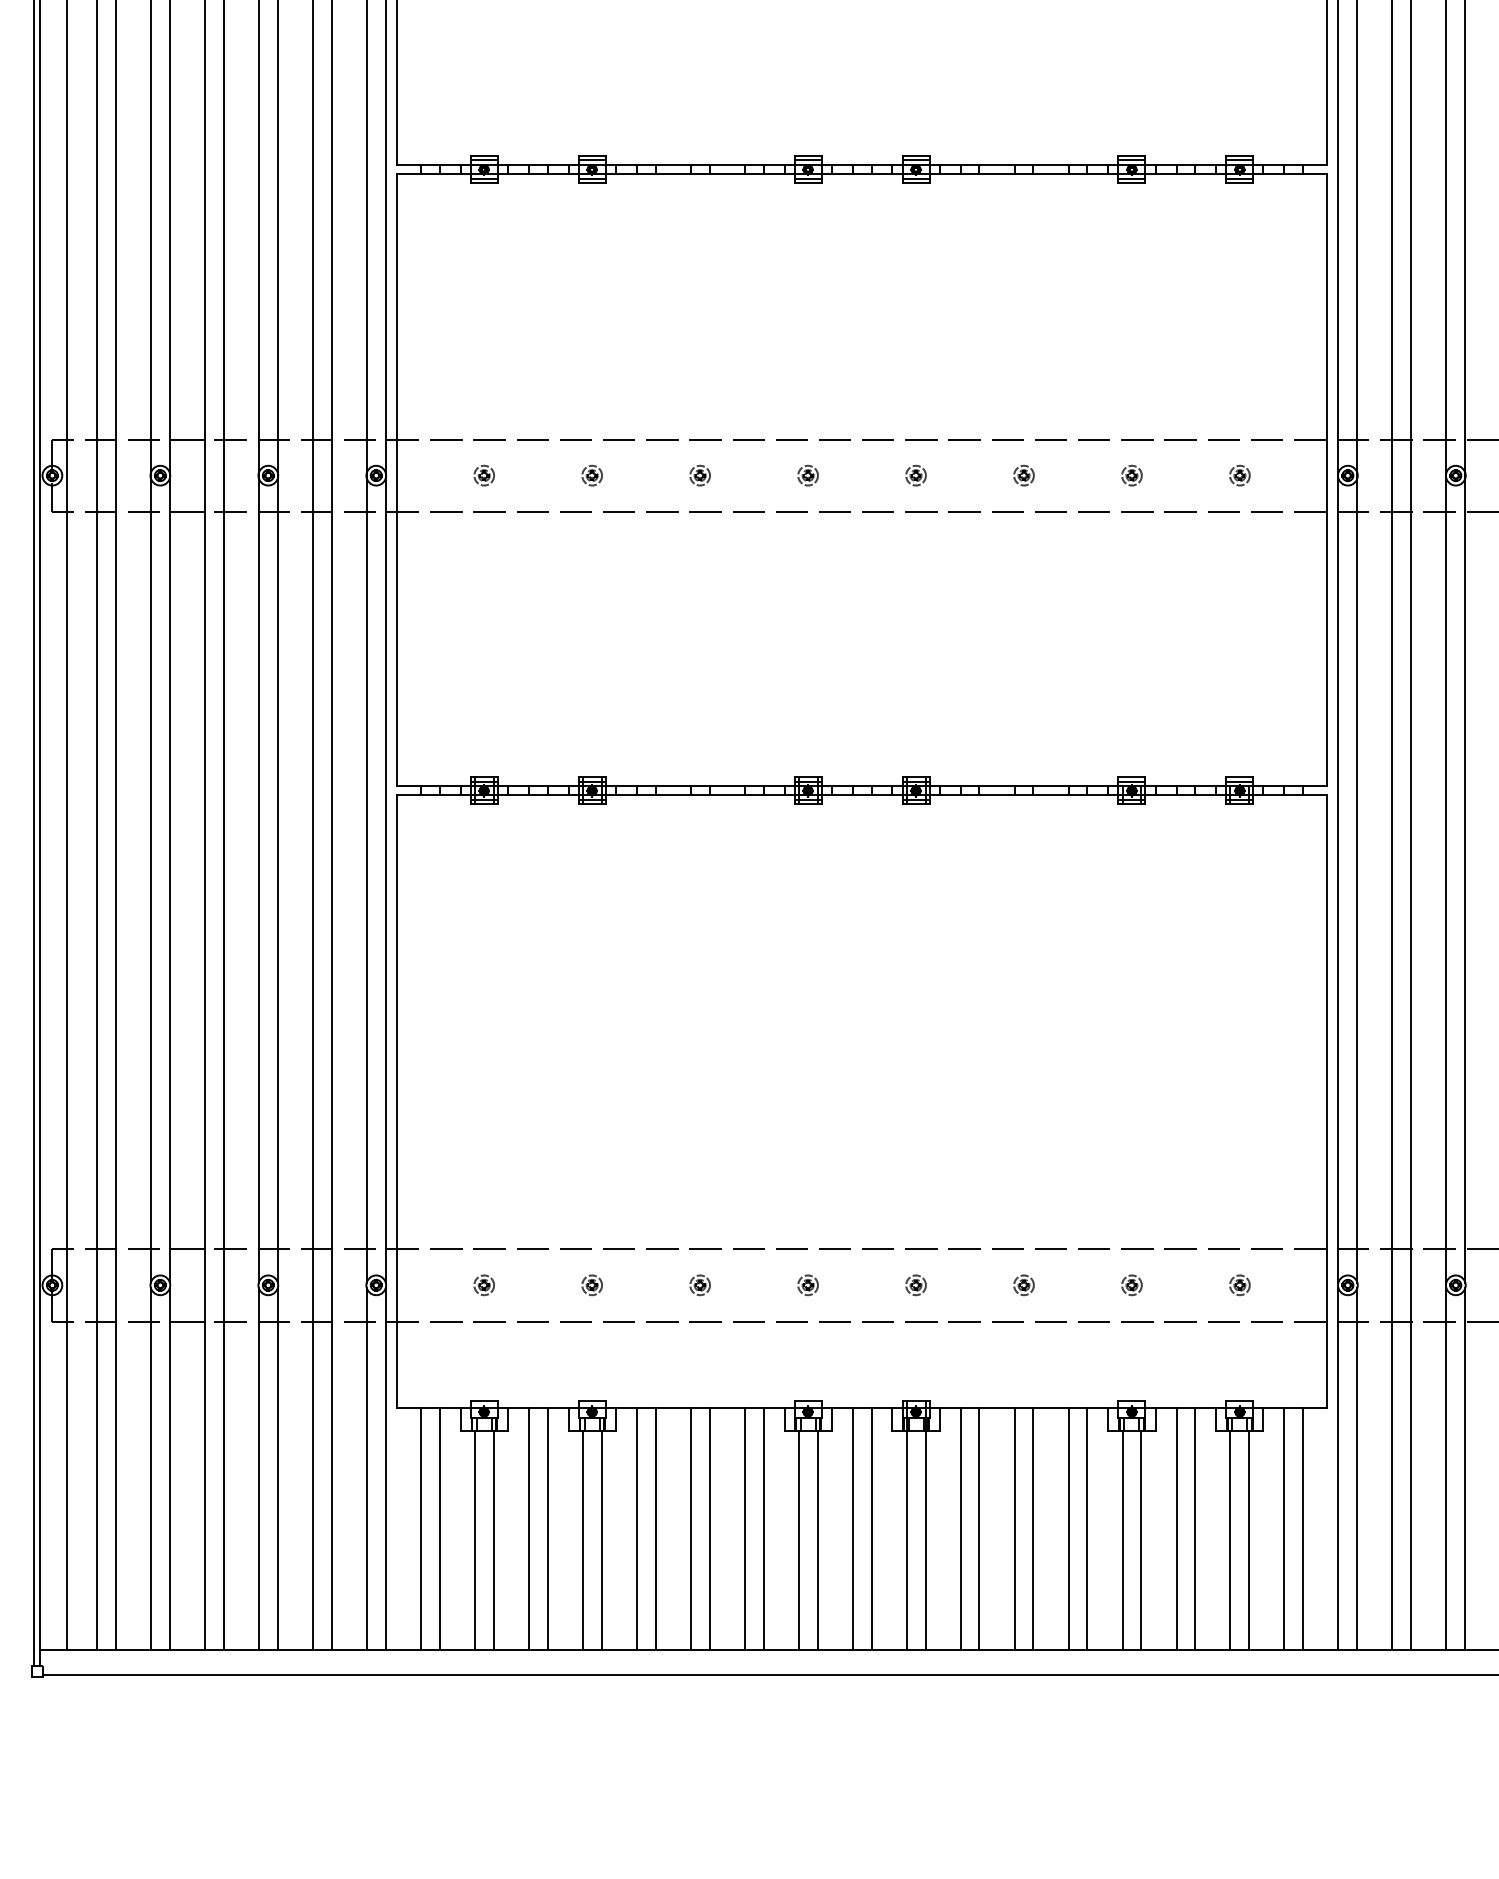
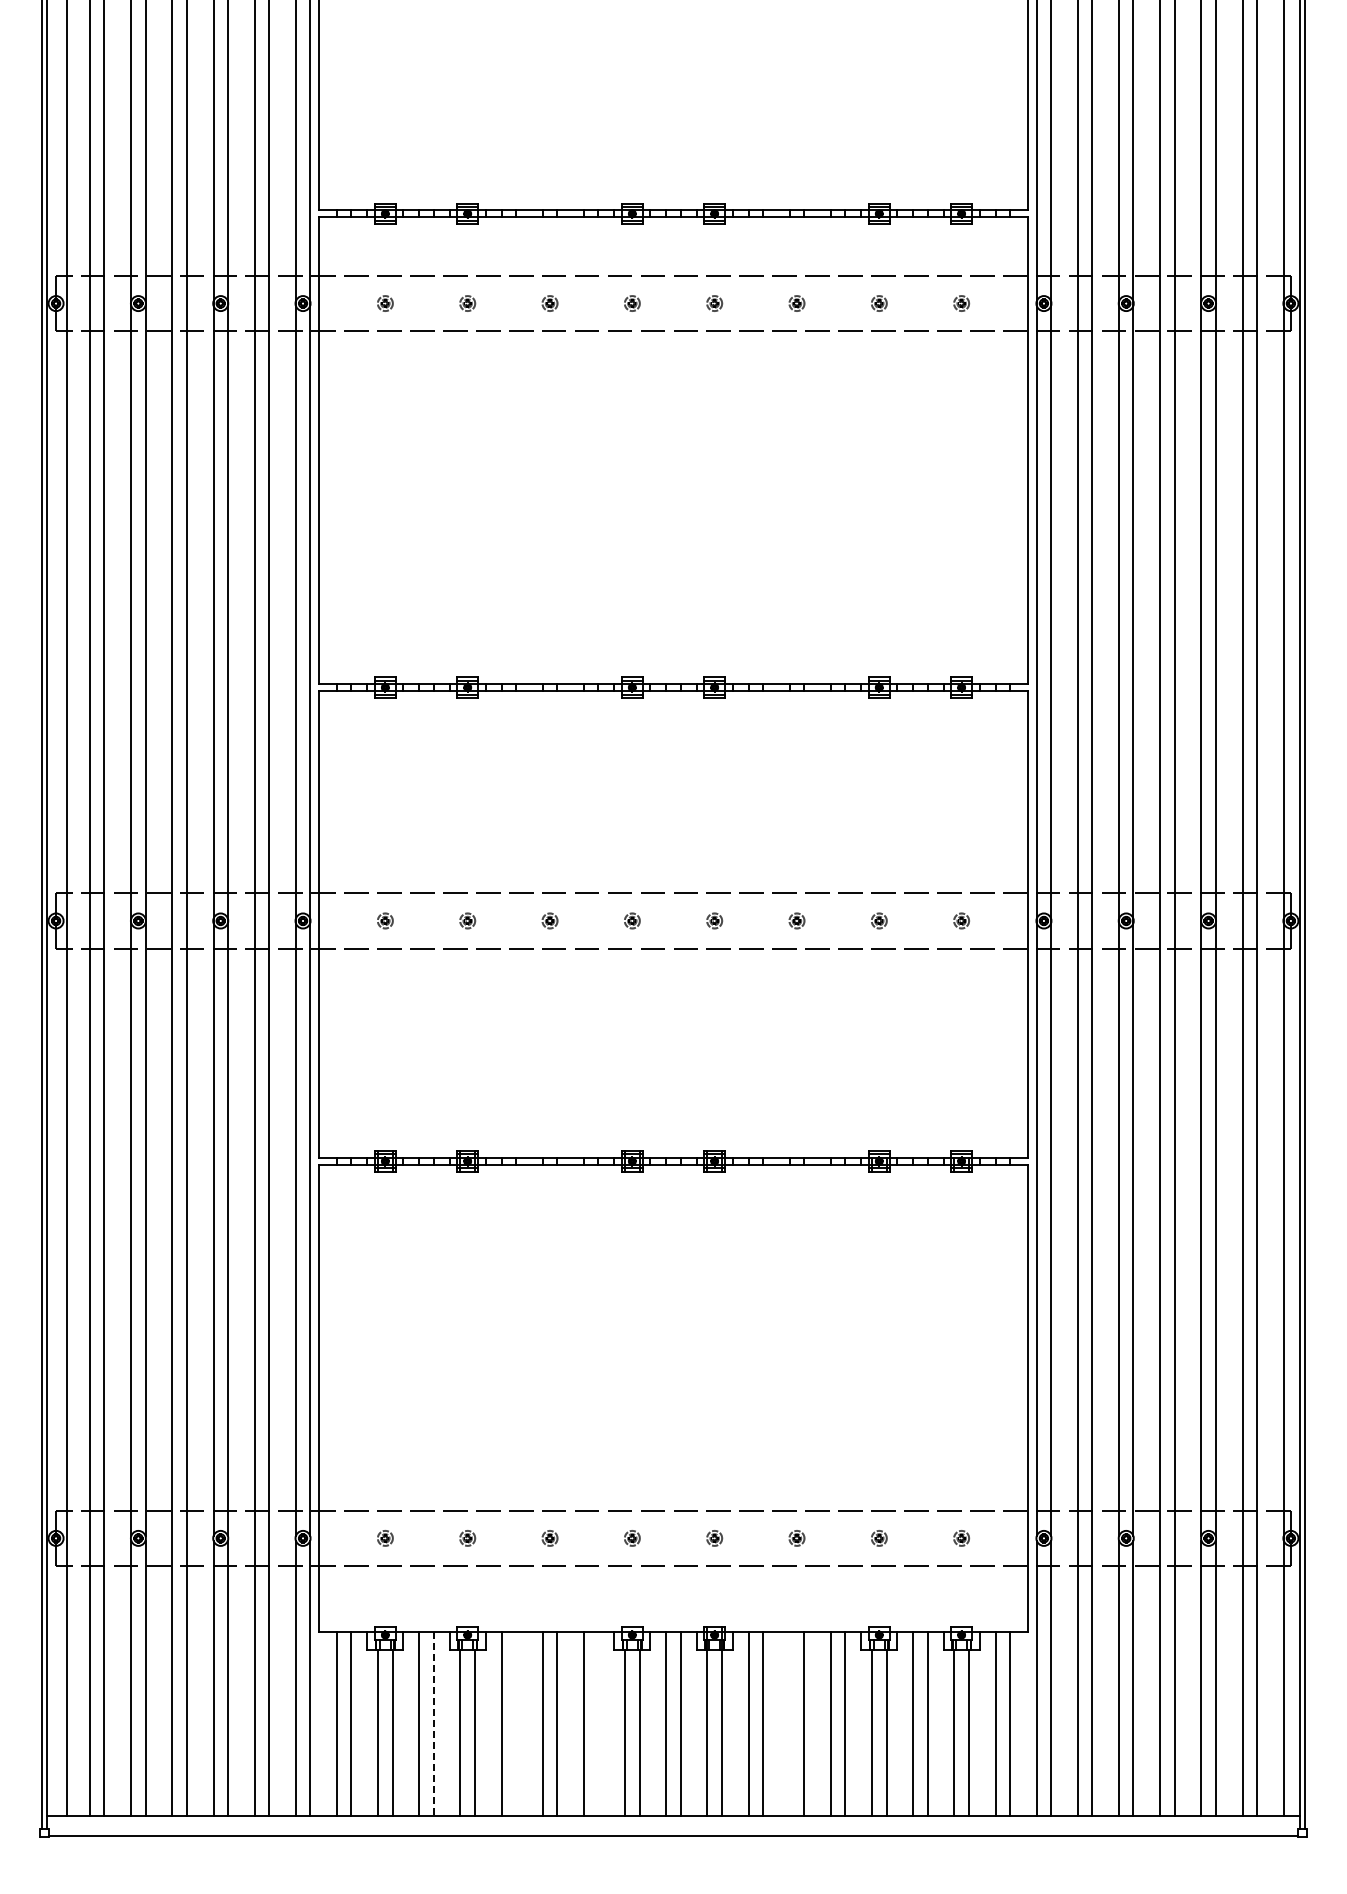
line: (656, 1528) -> (516, 1723), removed
line: (763, 1528) -> (598, 1723), removed
line: (1014, 1528) -> (789, 1723), removed
line: (547, 1529) -> (433, 1724), solid -> dashed

